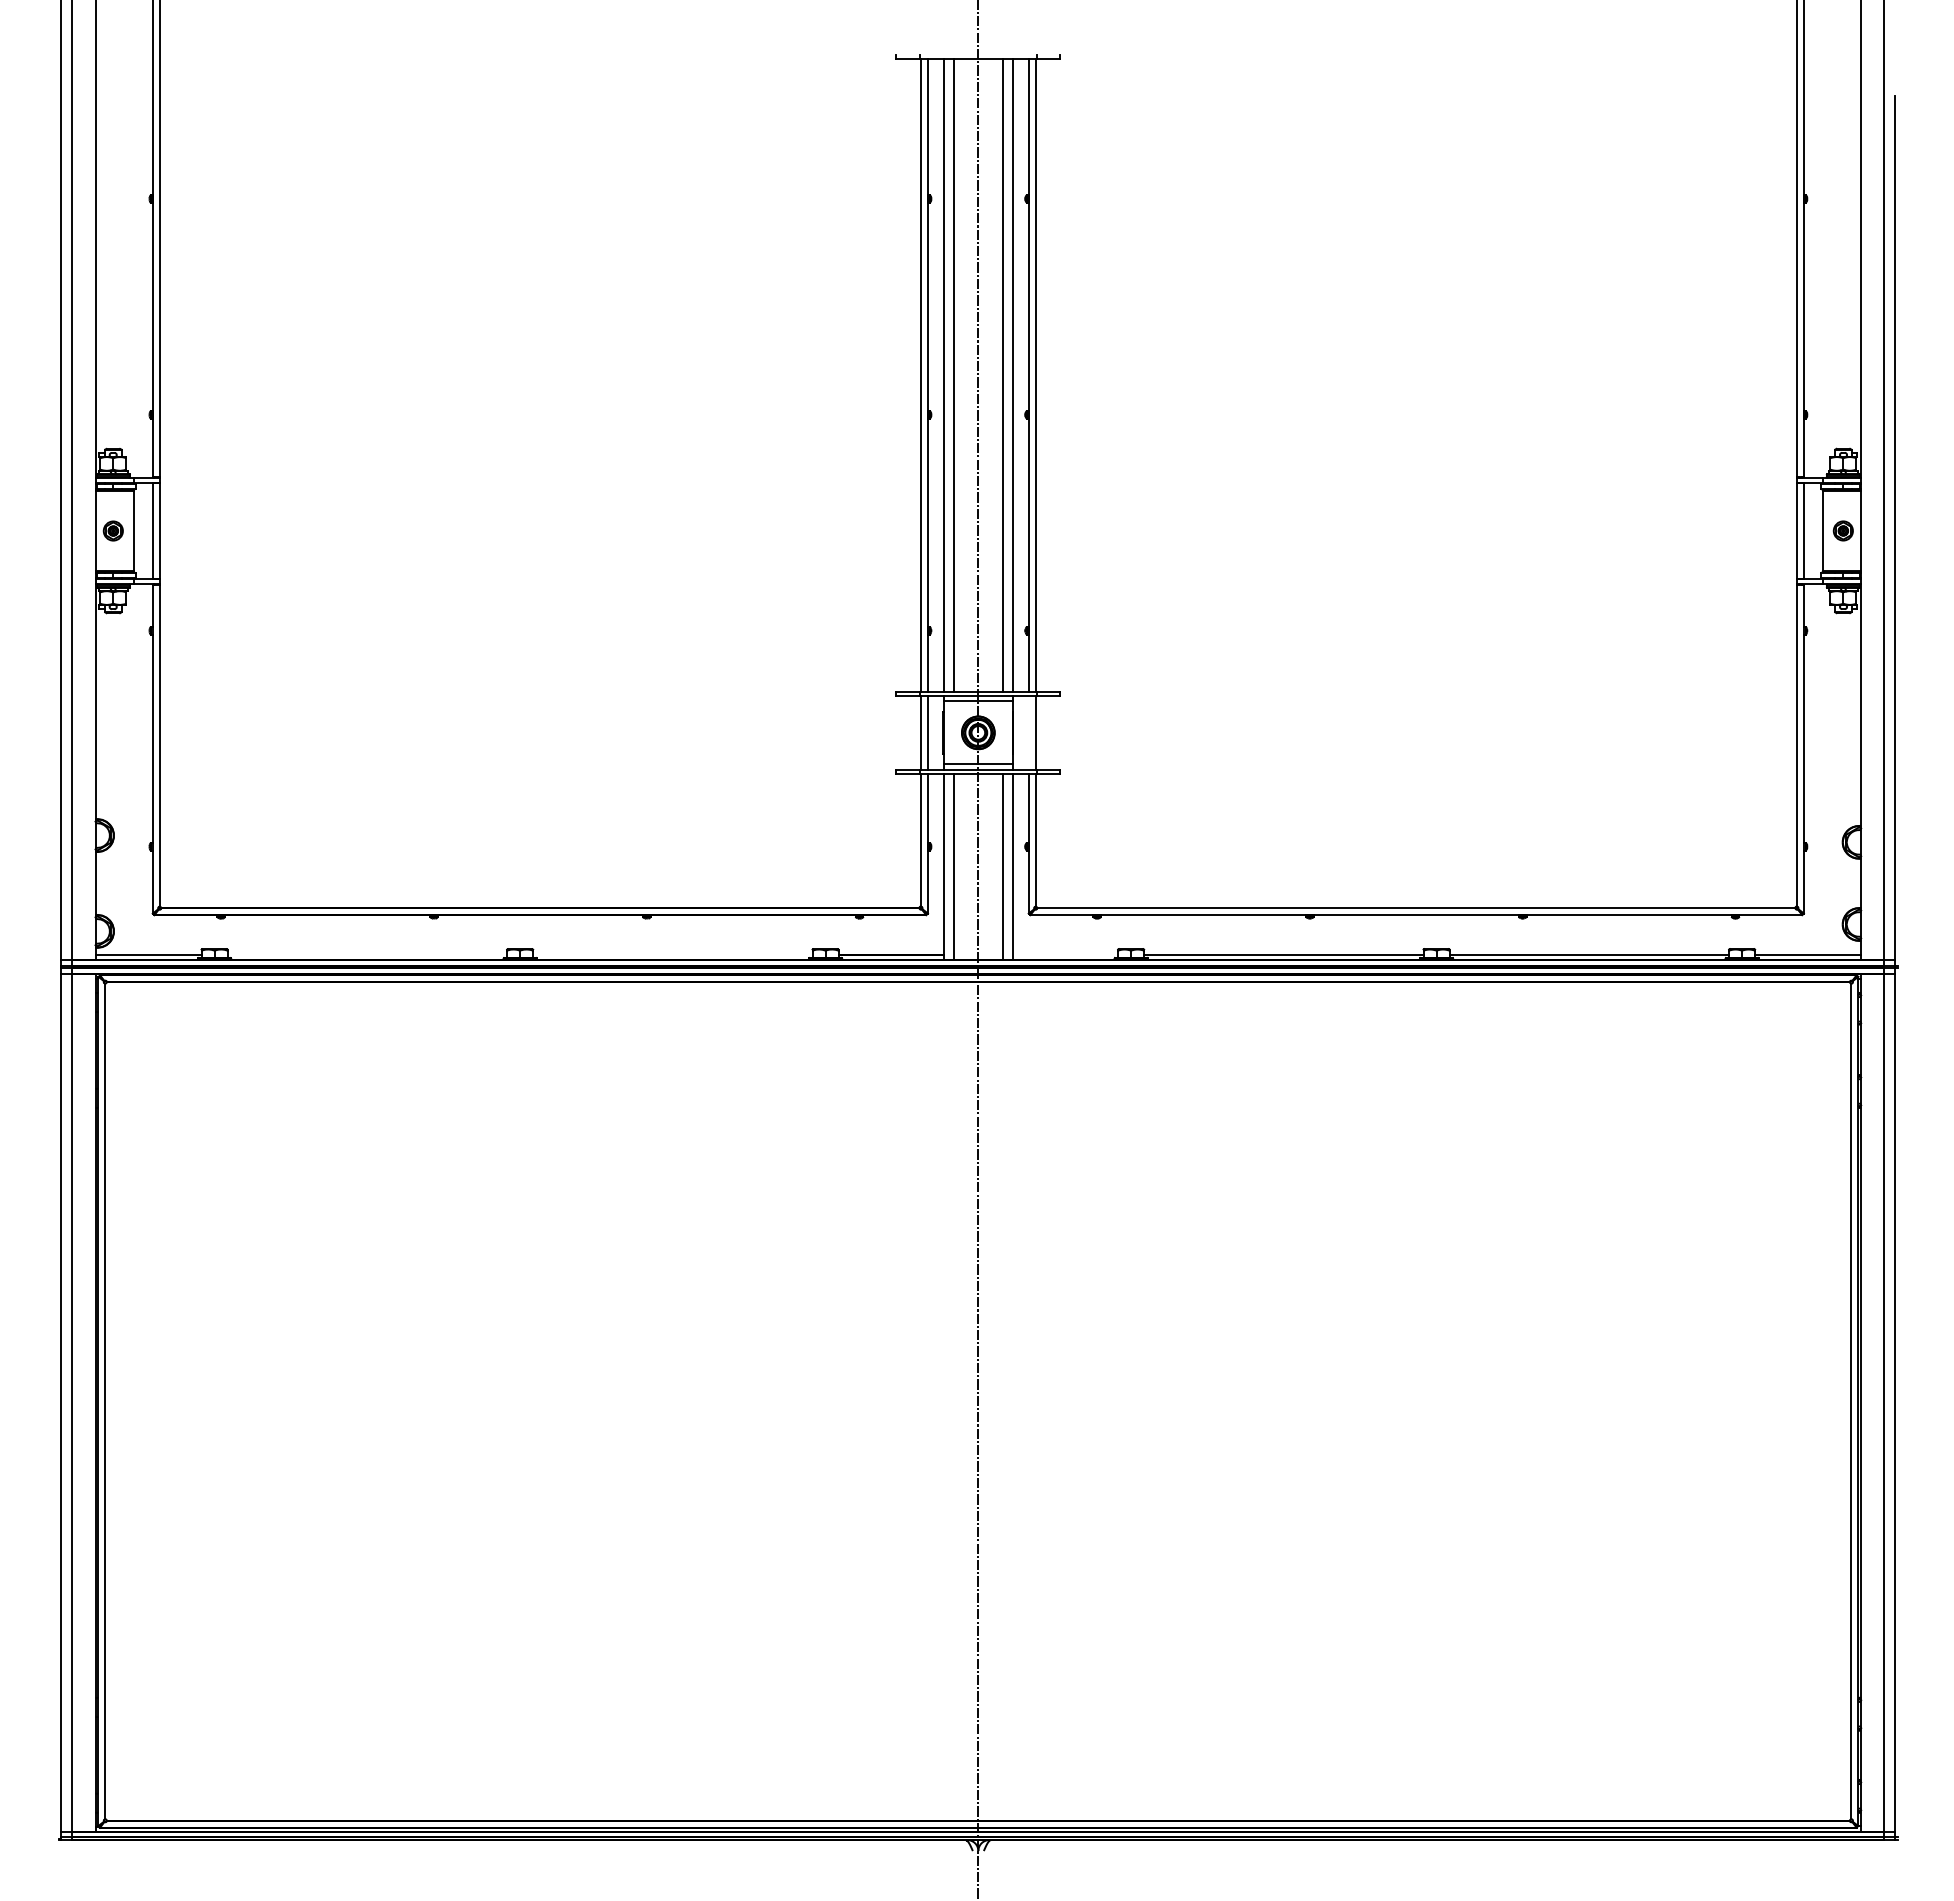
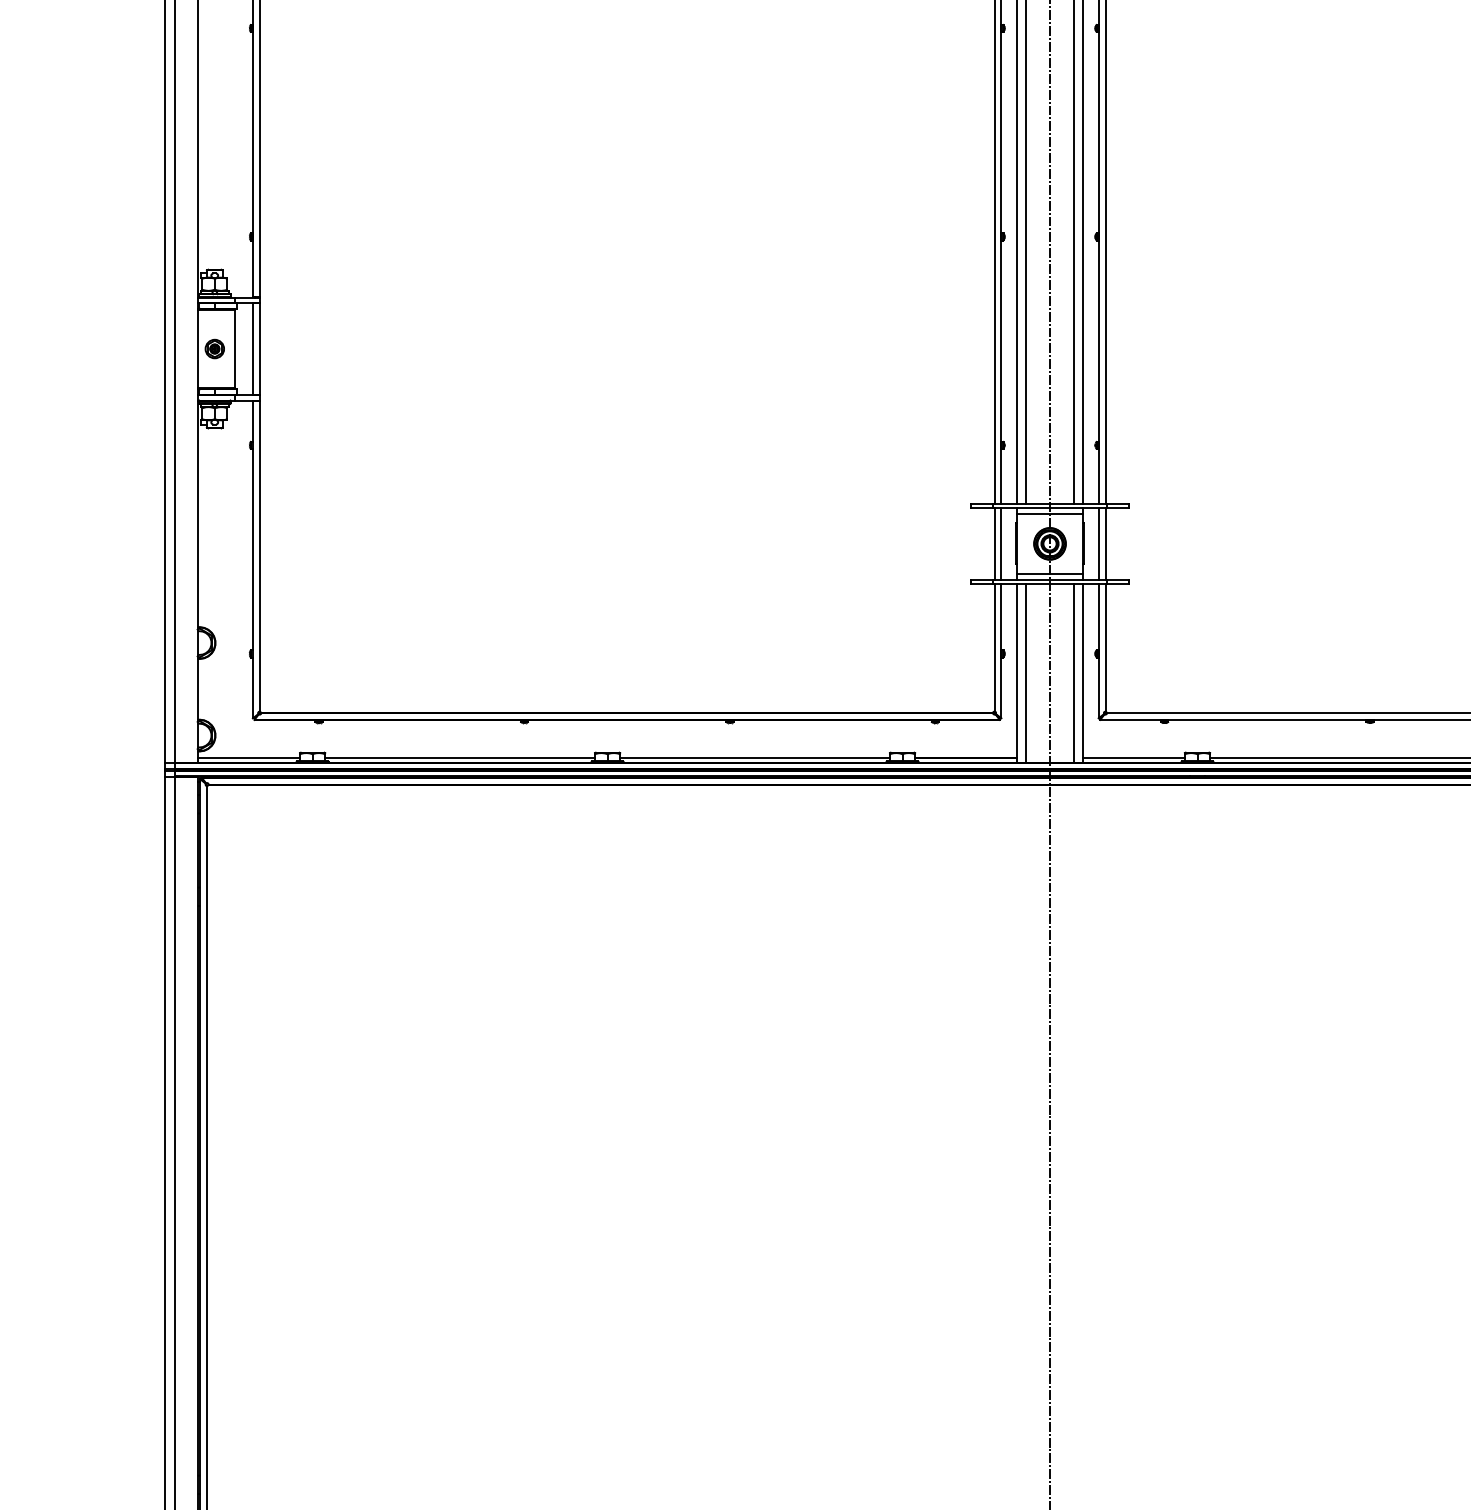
line: (1028, 732) -> (1098, 543), added
line: (367, 954) -> (460, 757), added
line: (672, 954) -> (754, 757), added
line: (1065, 954) -> (1134, 757), added

